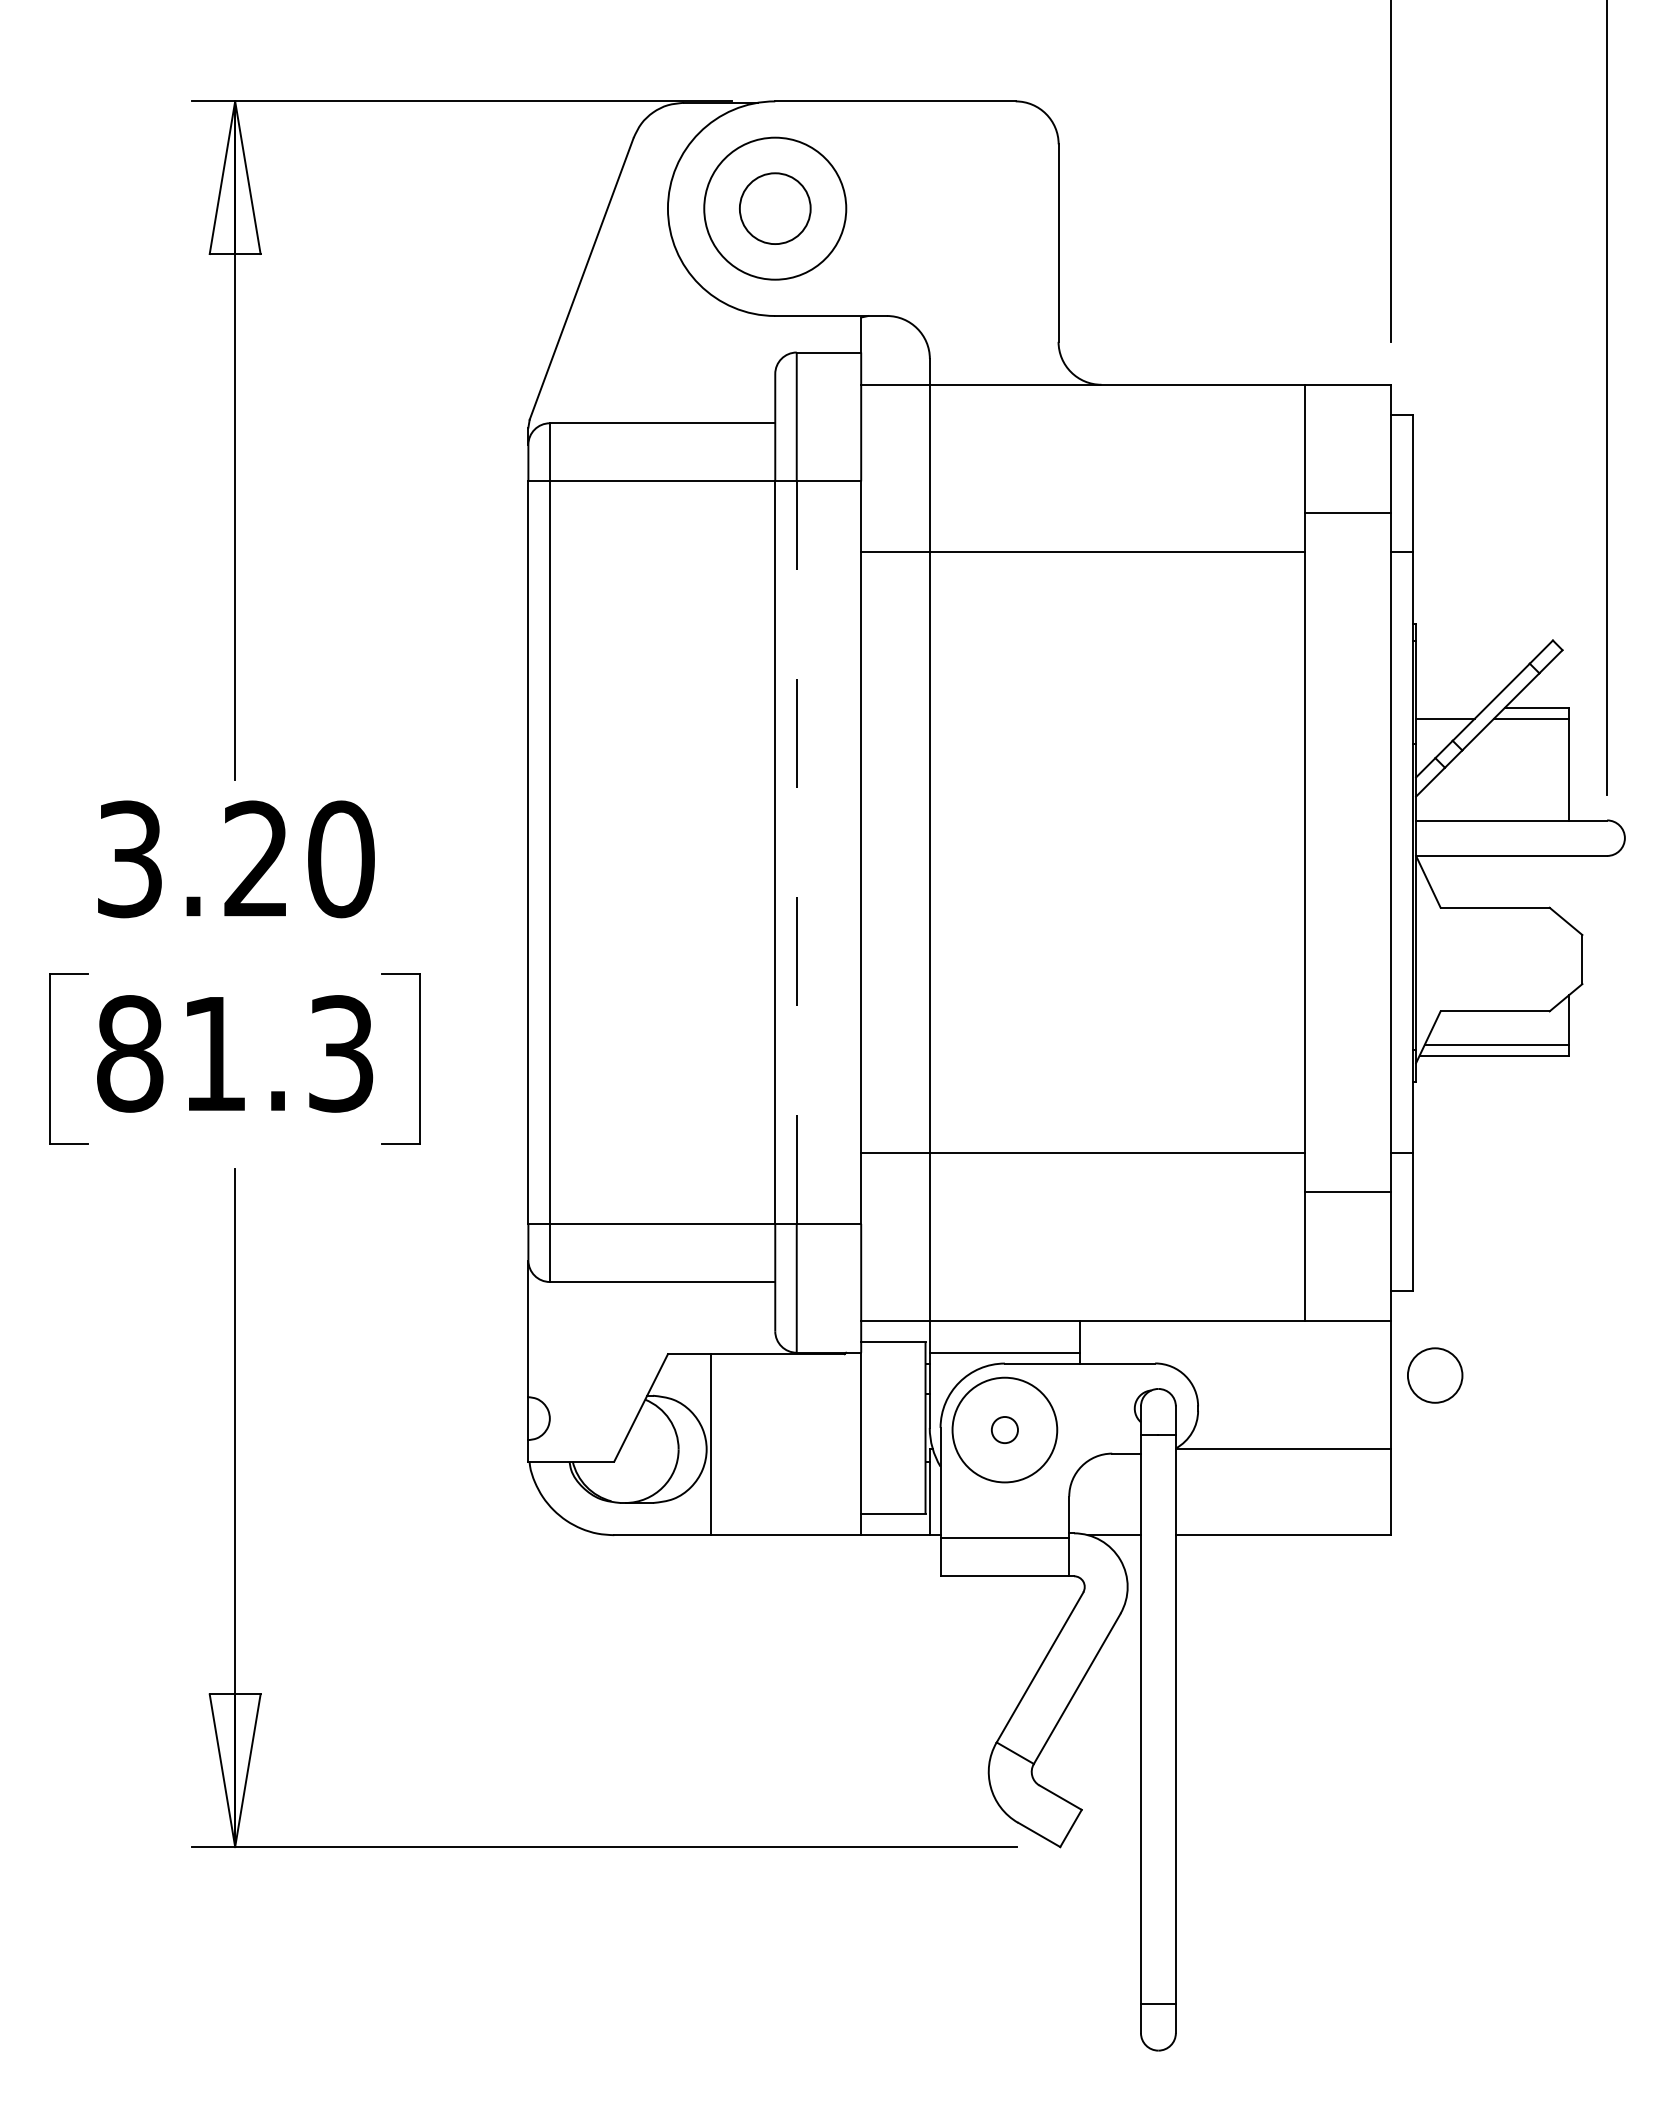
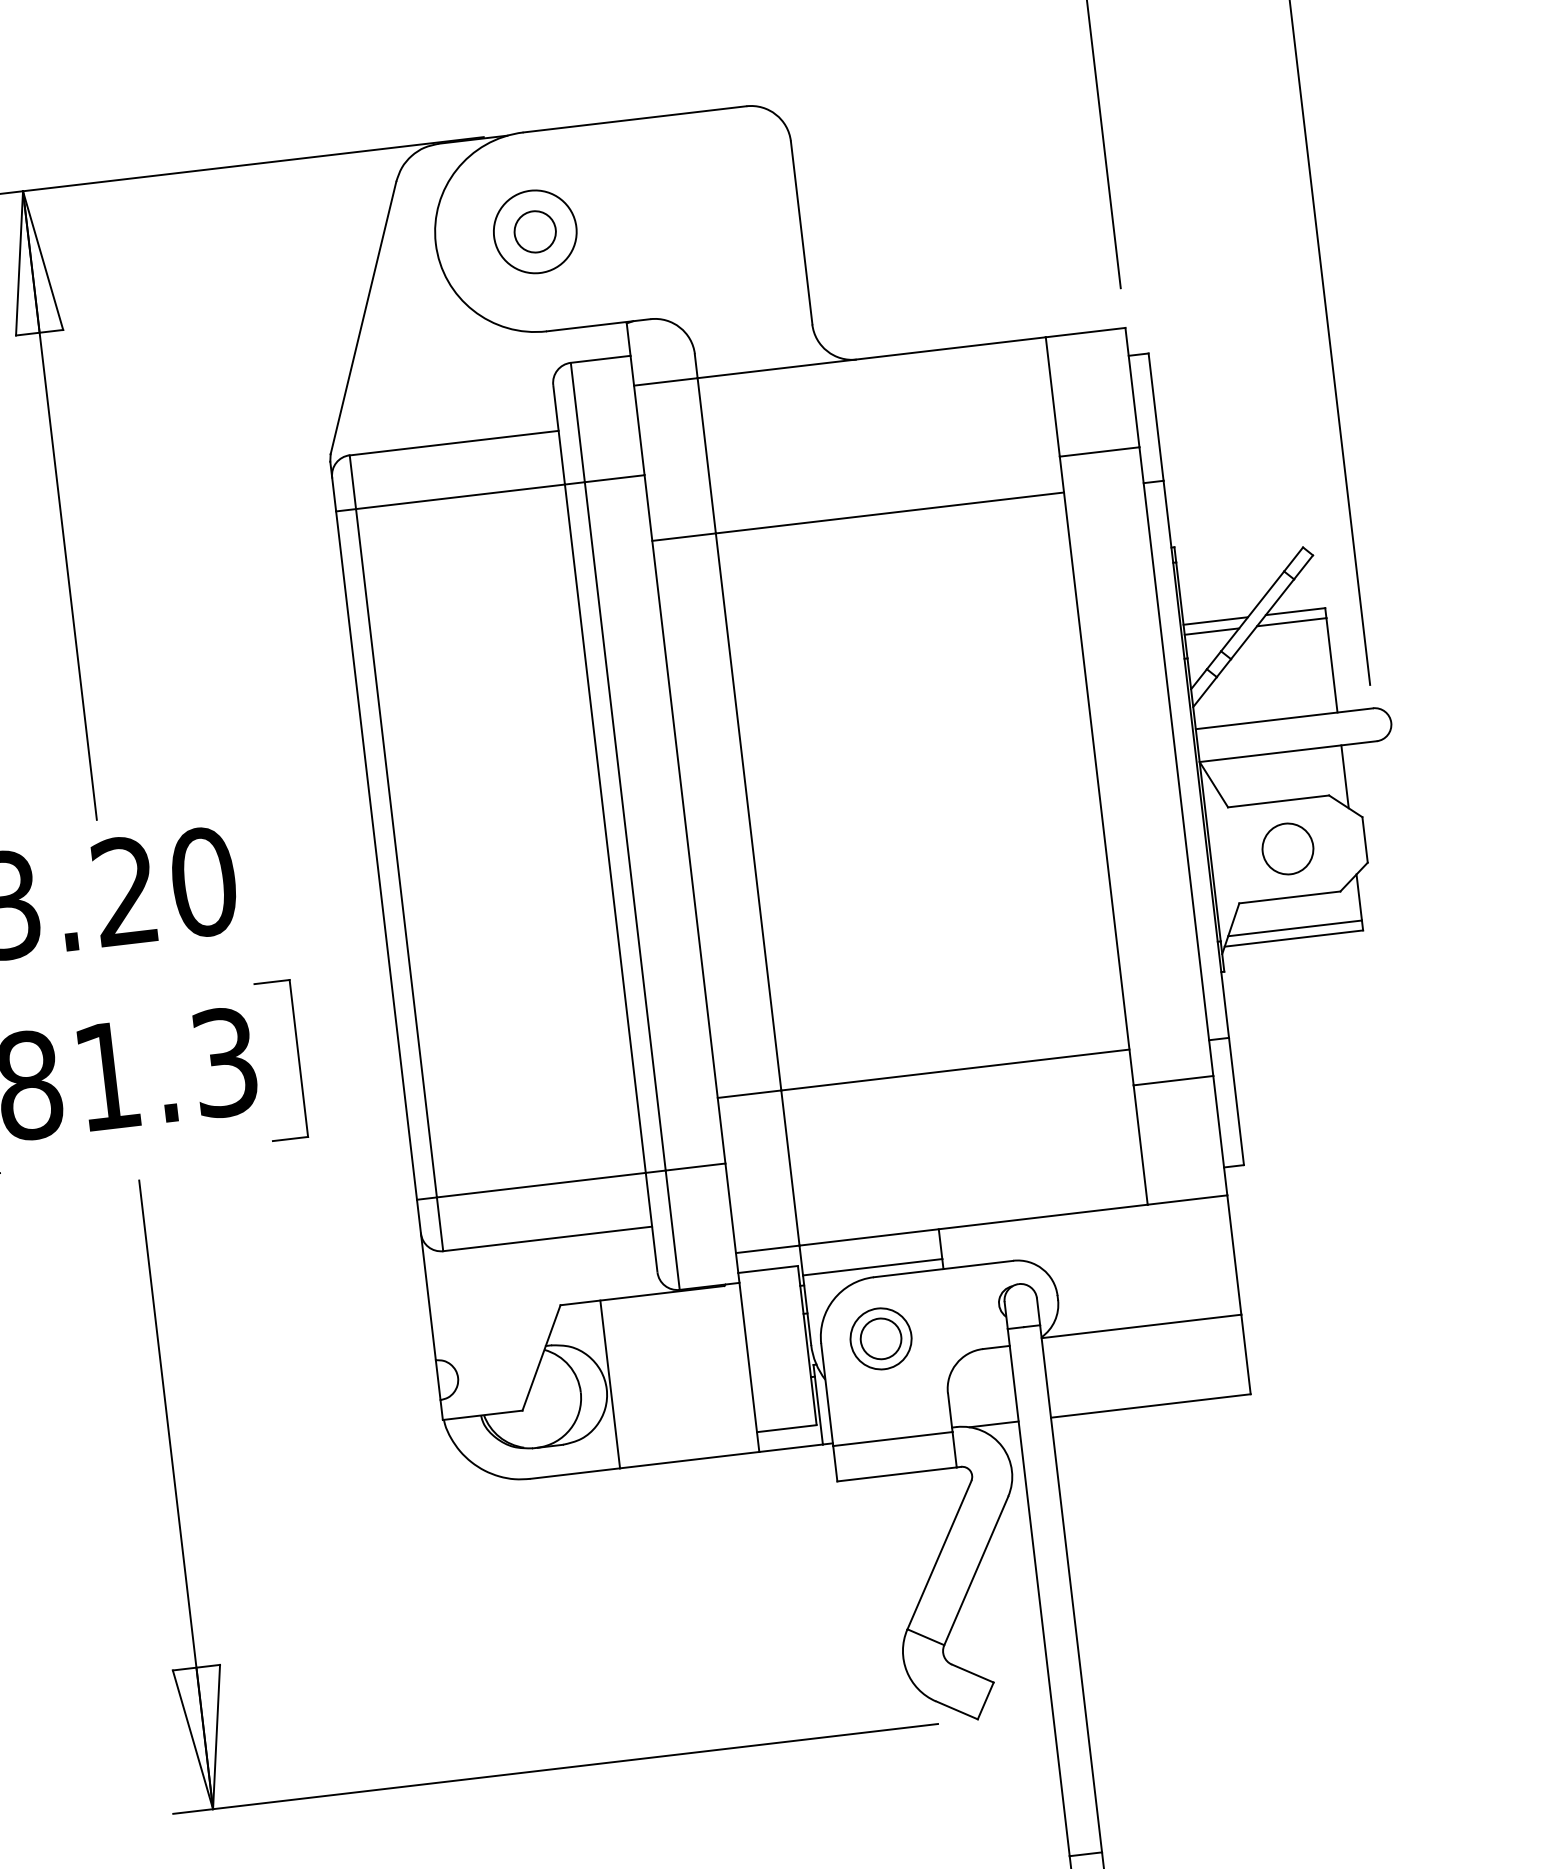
circle: (774, 208) -> (534, 231), size x0.62
circle: (775, 208) -> (535, 231), size x0.62
line: (1450, 707) -> (1215, 620), added
line: (796, 852) -> (625, 826), dashed -> solid
line: (1568, 889) -> (1344, 776), added
circle: (1435, 1375) -> (1288, 848), moved
circle: (1004, 1429) -> (880, 1338), size x0.62
circle: (1004, 1429) -> (880, 1338), size x1.67

